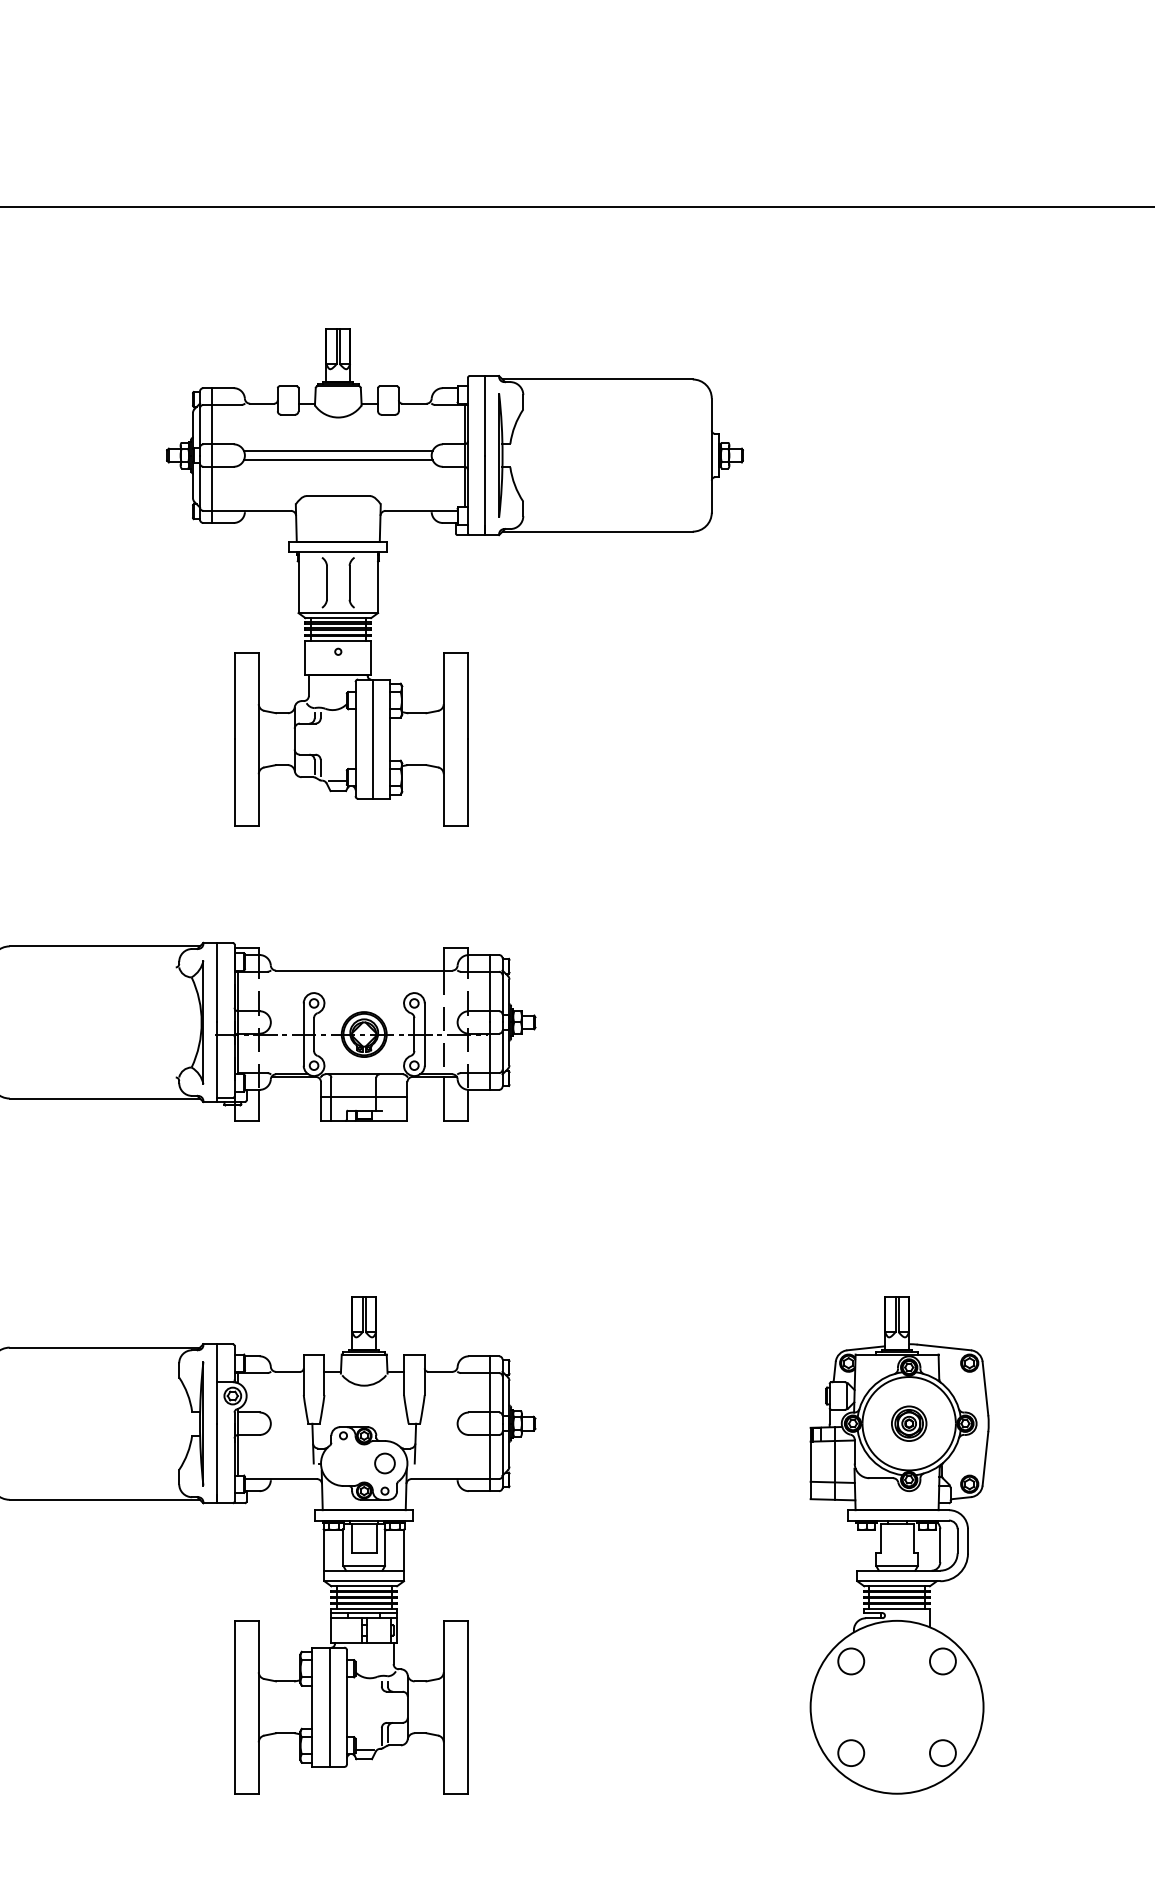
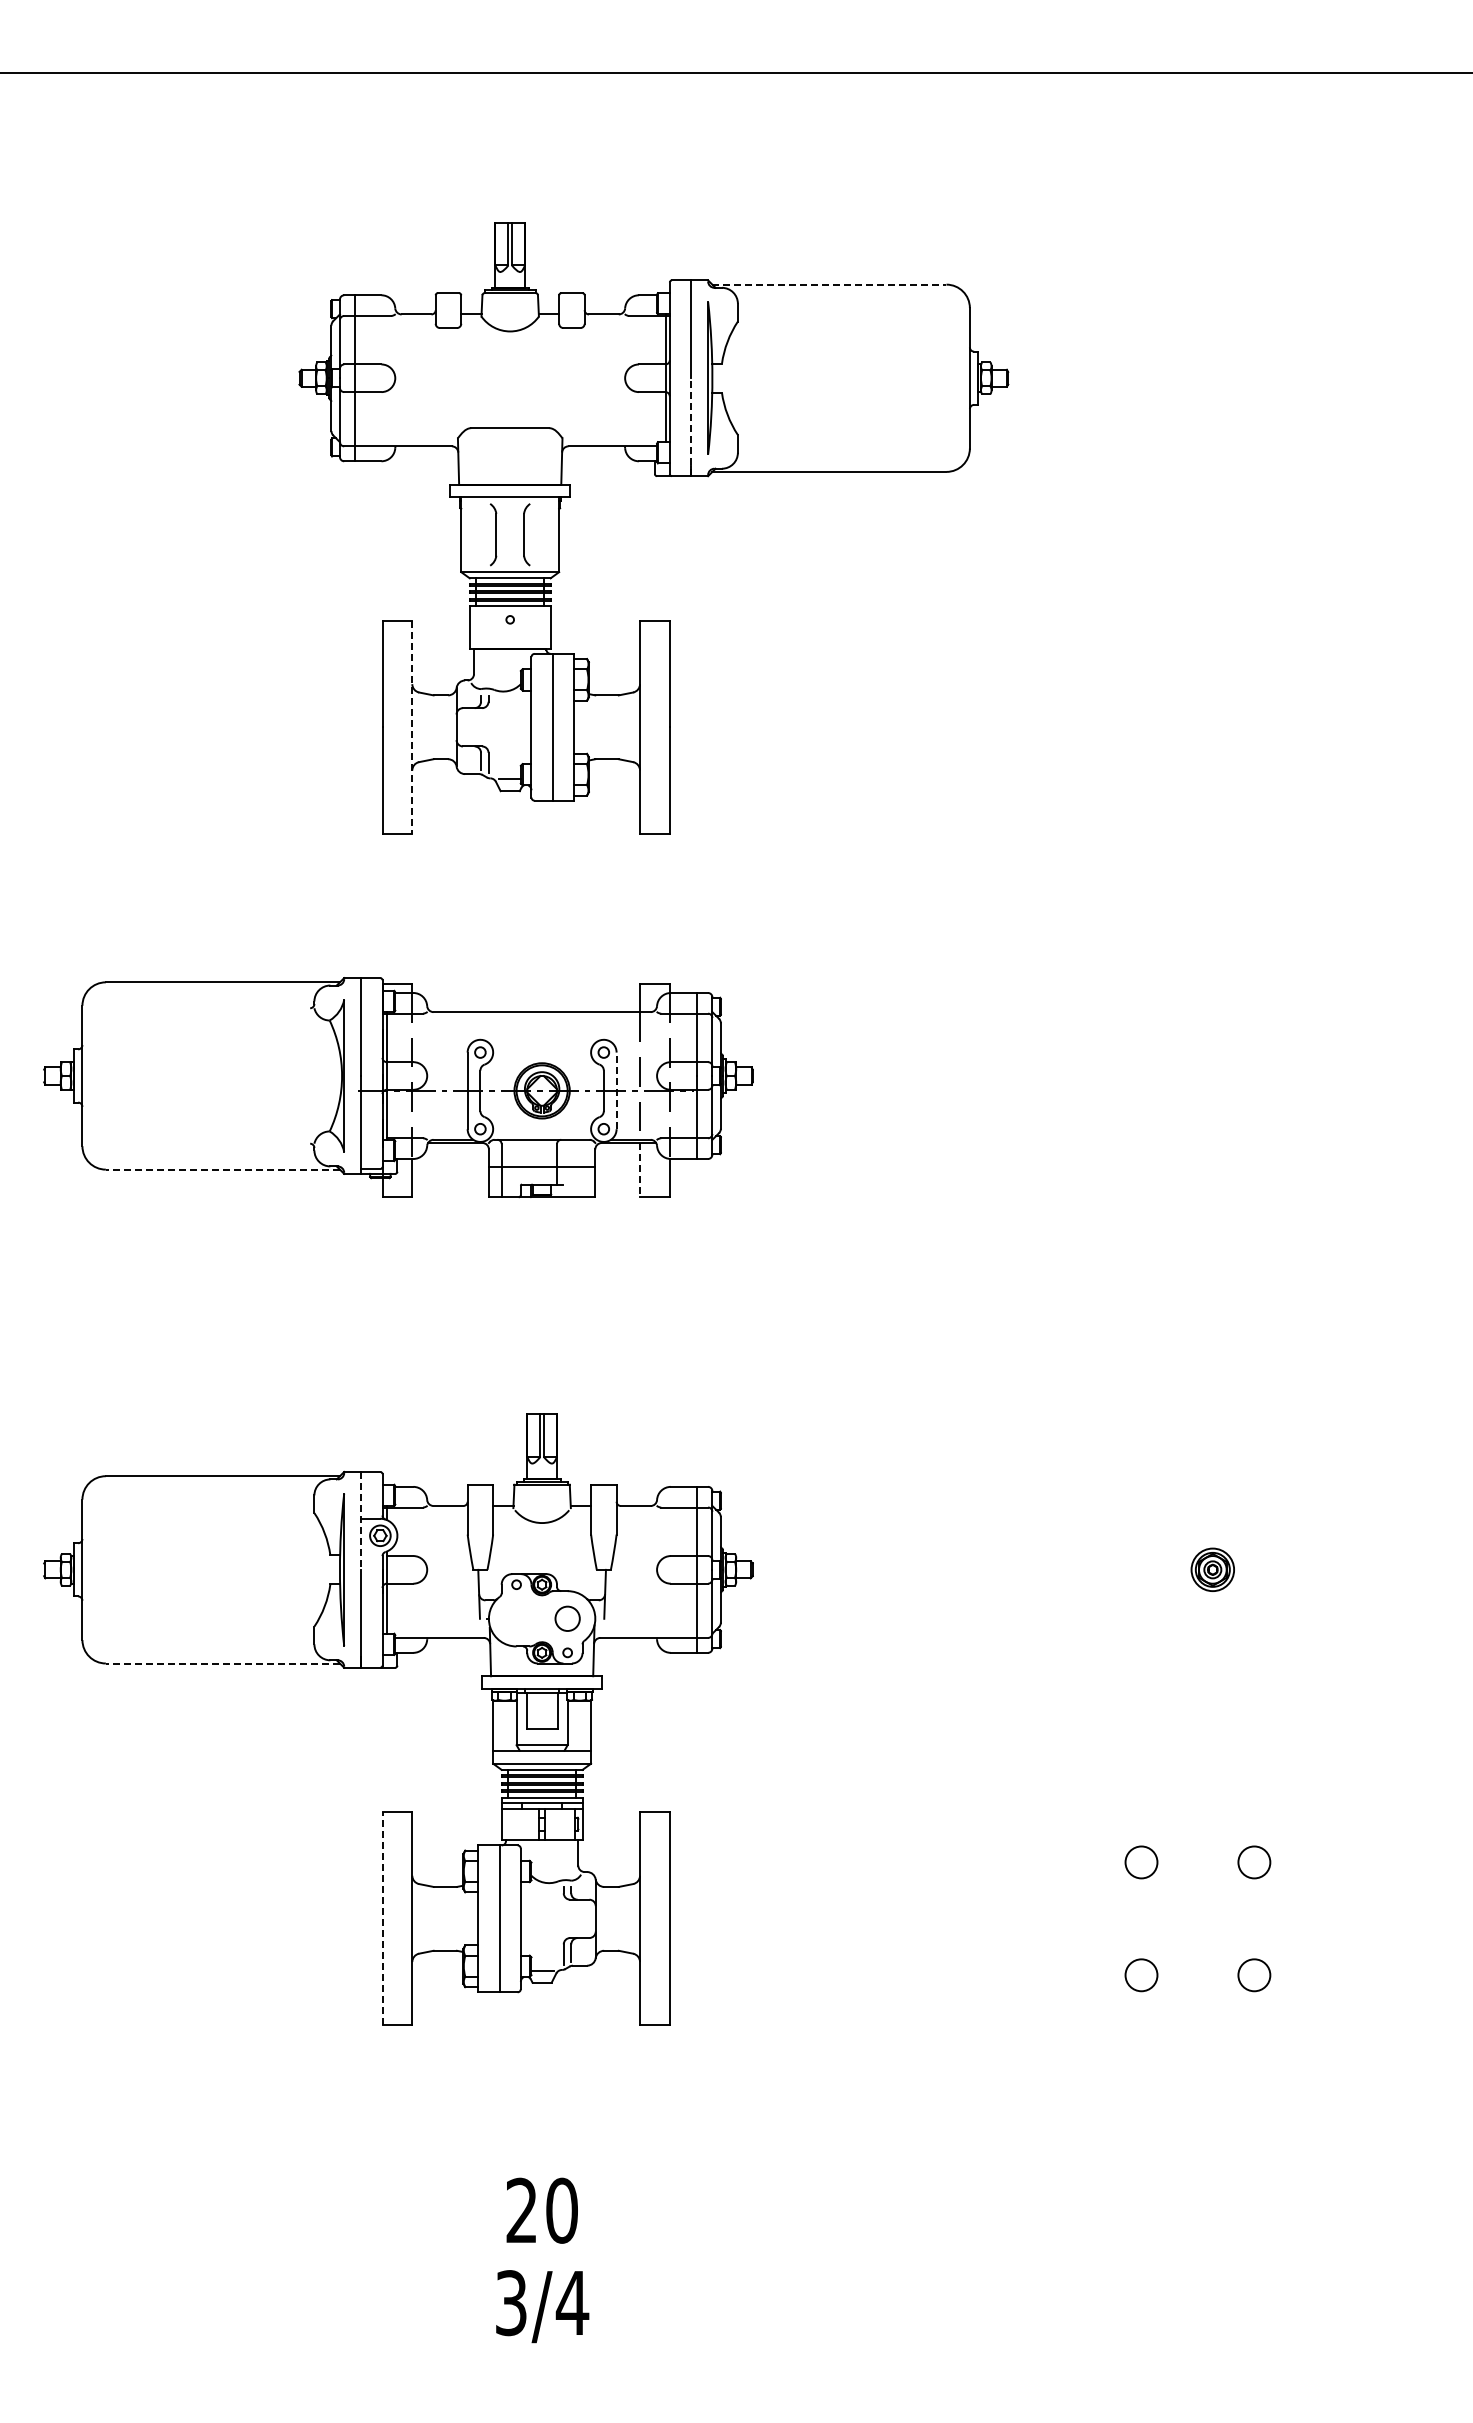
line: (597, 379) -> (829, 284), solid -> dashed
line: (338, 450) -> (510, 372), removed
line: (338, 459) -> (510, 383), removed
line: (485, 495) -> (691, 427), solid -> dashed
line: (258, 739) -> (412, 727), solid -> dashed
line: (424, 1034) -> (616, 1090), solid -> dashed
line: (104, 1098) -> (222, 1169), solid -> dashed
line: (444, 1099) -> (640, 1170), solid -> dashed
line: (217, 1383) -> (361, 1520), solid -> dashed
line: (104, 1499) -> (222, 1663), solid -> dashed
part: (899, 1545) -> (1200, 1719), removed
line: (234, 1707) -> (382, 1918), solid -> dashed

